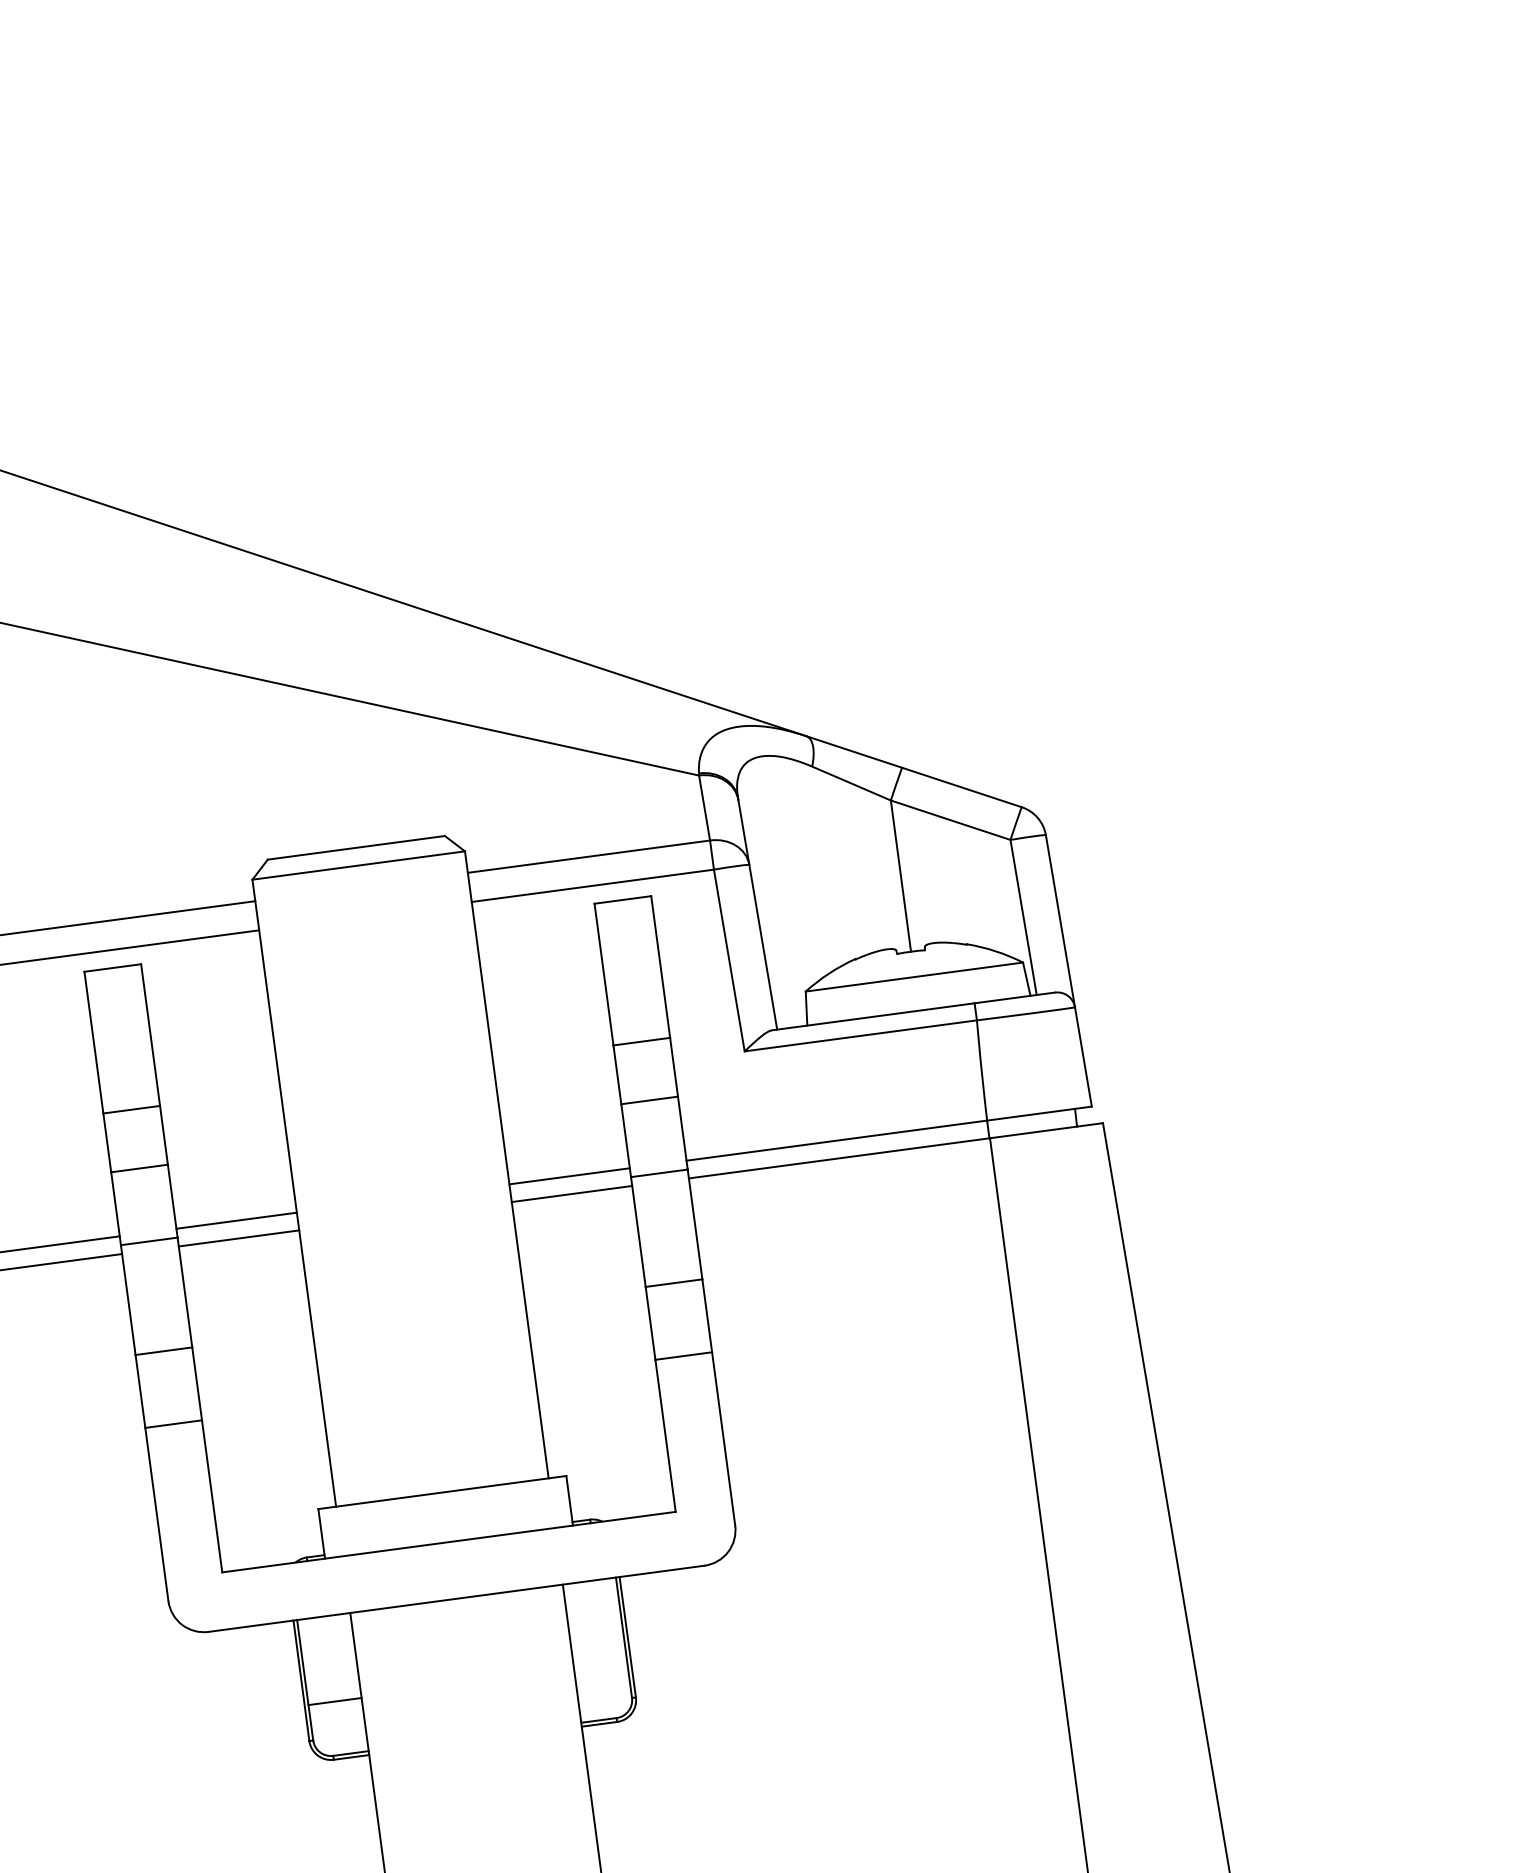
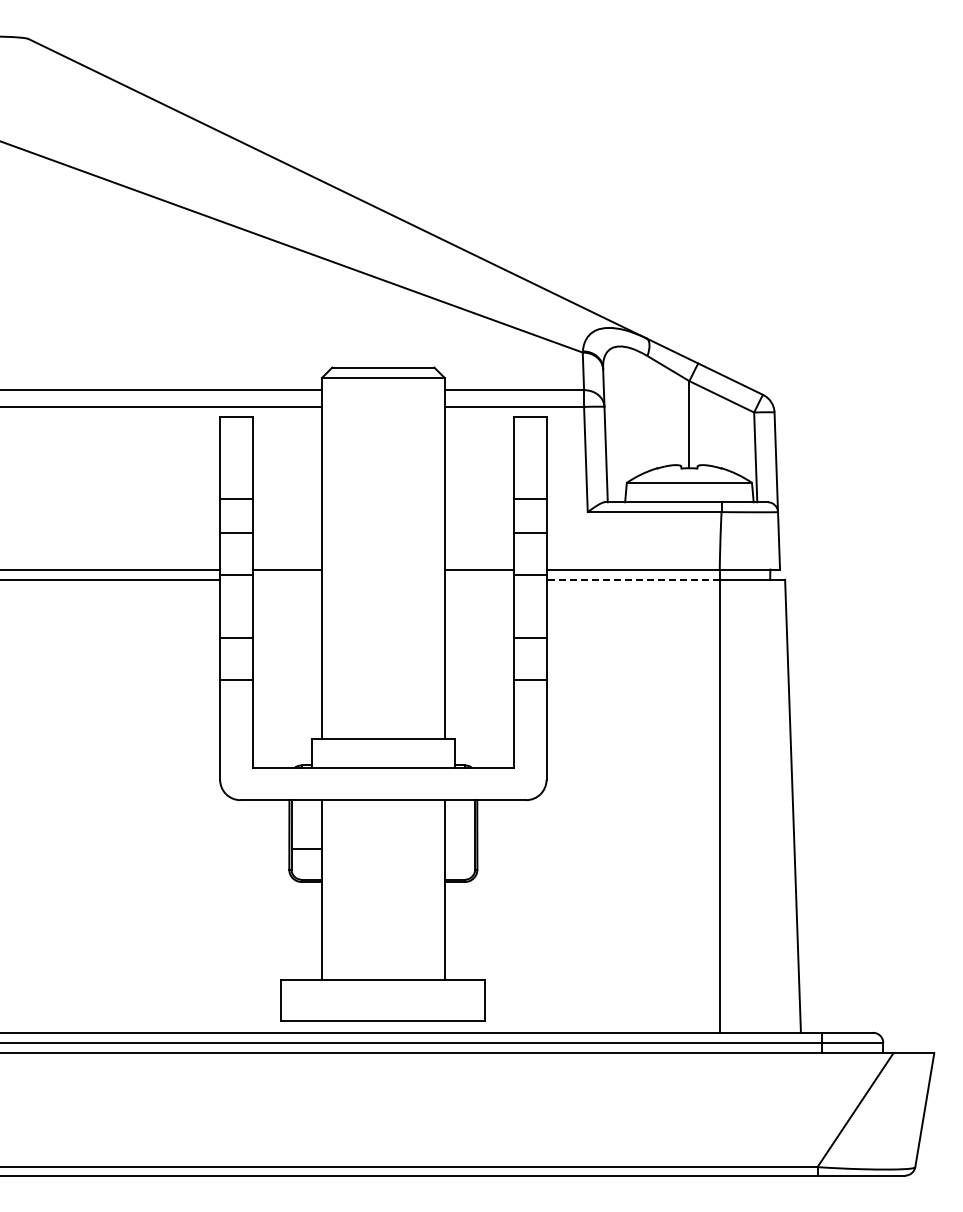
line: (839, 1157) -> (633, 579), solid -> dashed
line: (570, 1193) -> (478, 579), removed
line: (239, 1237) -> (287, 579), removed

